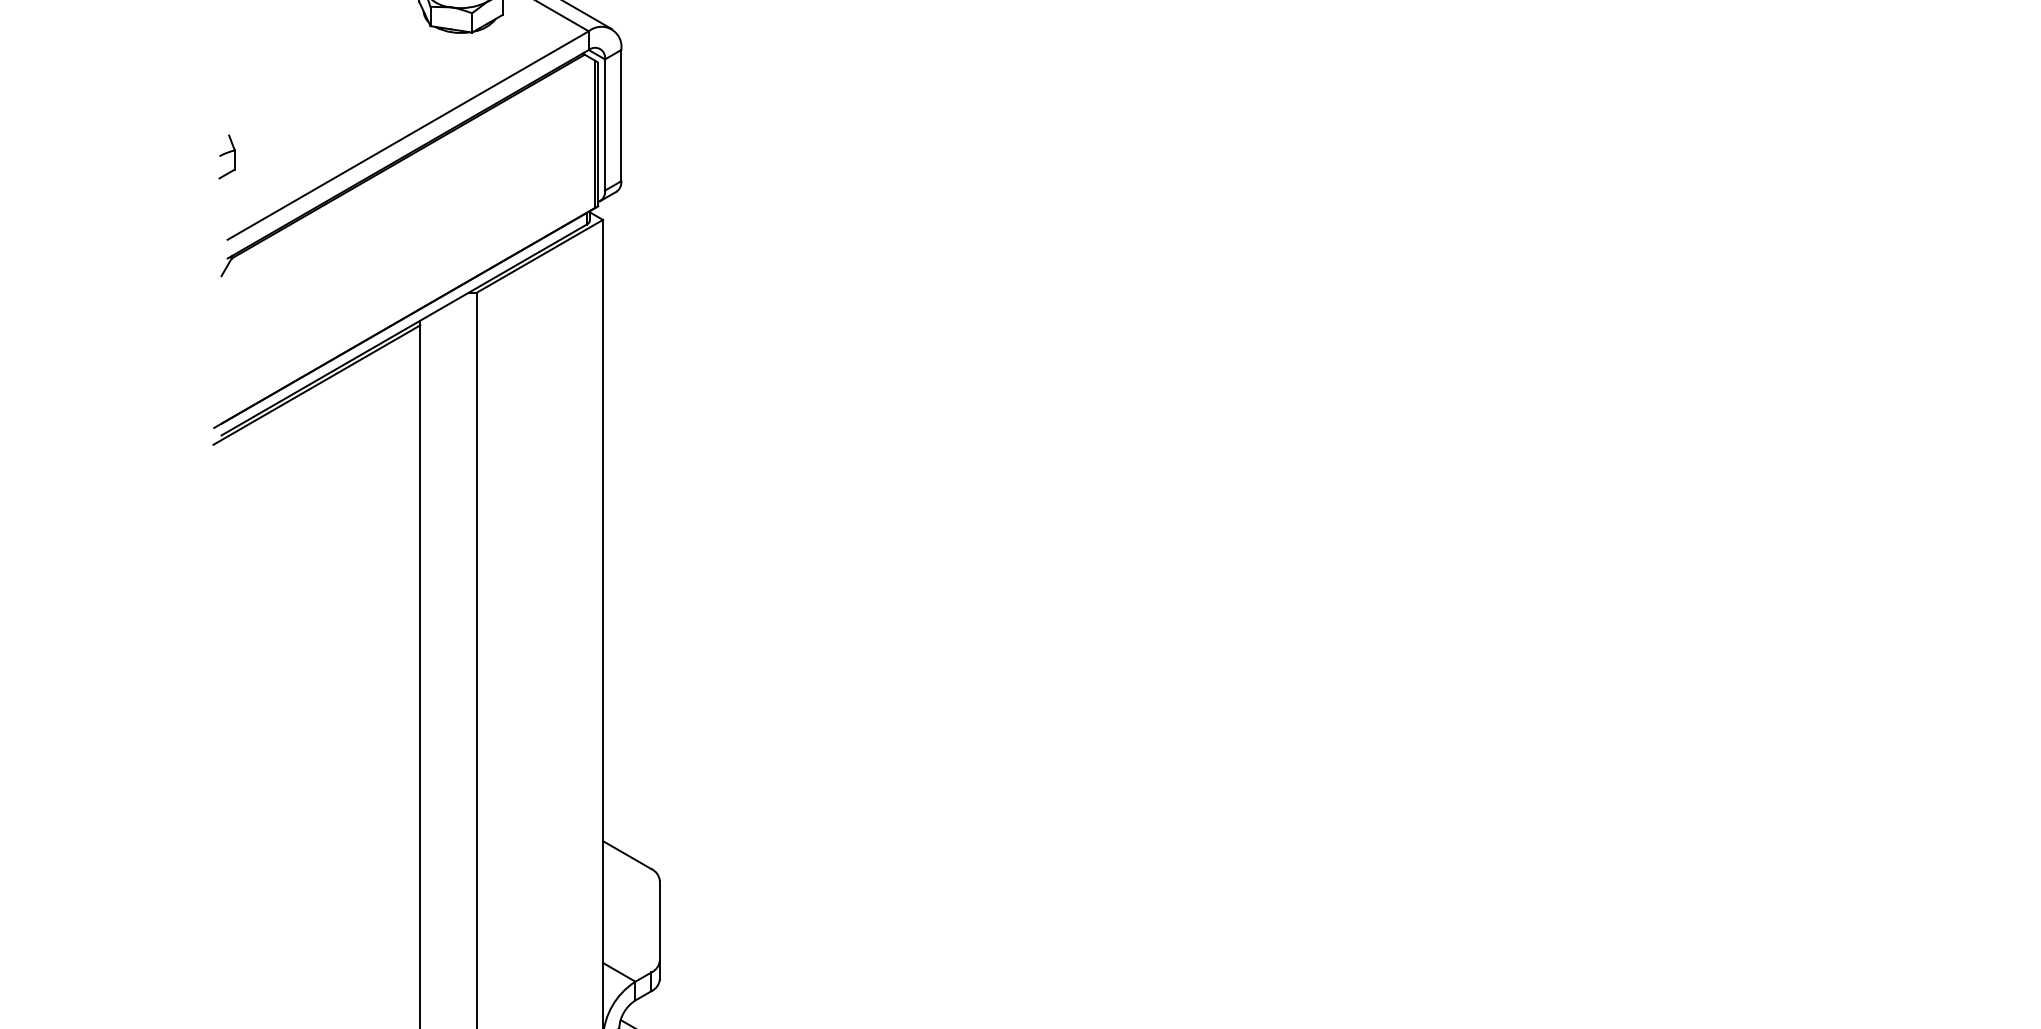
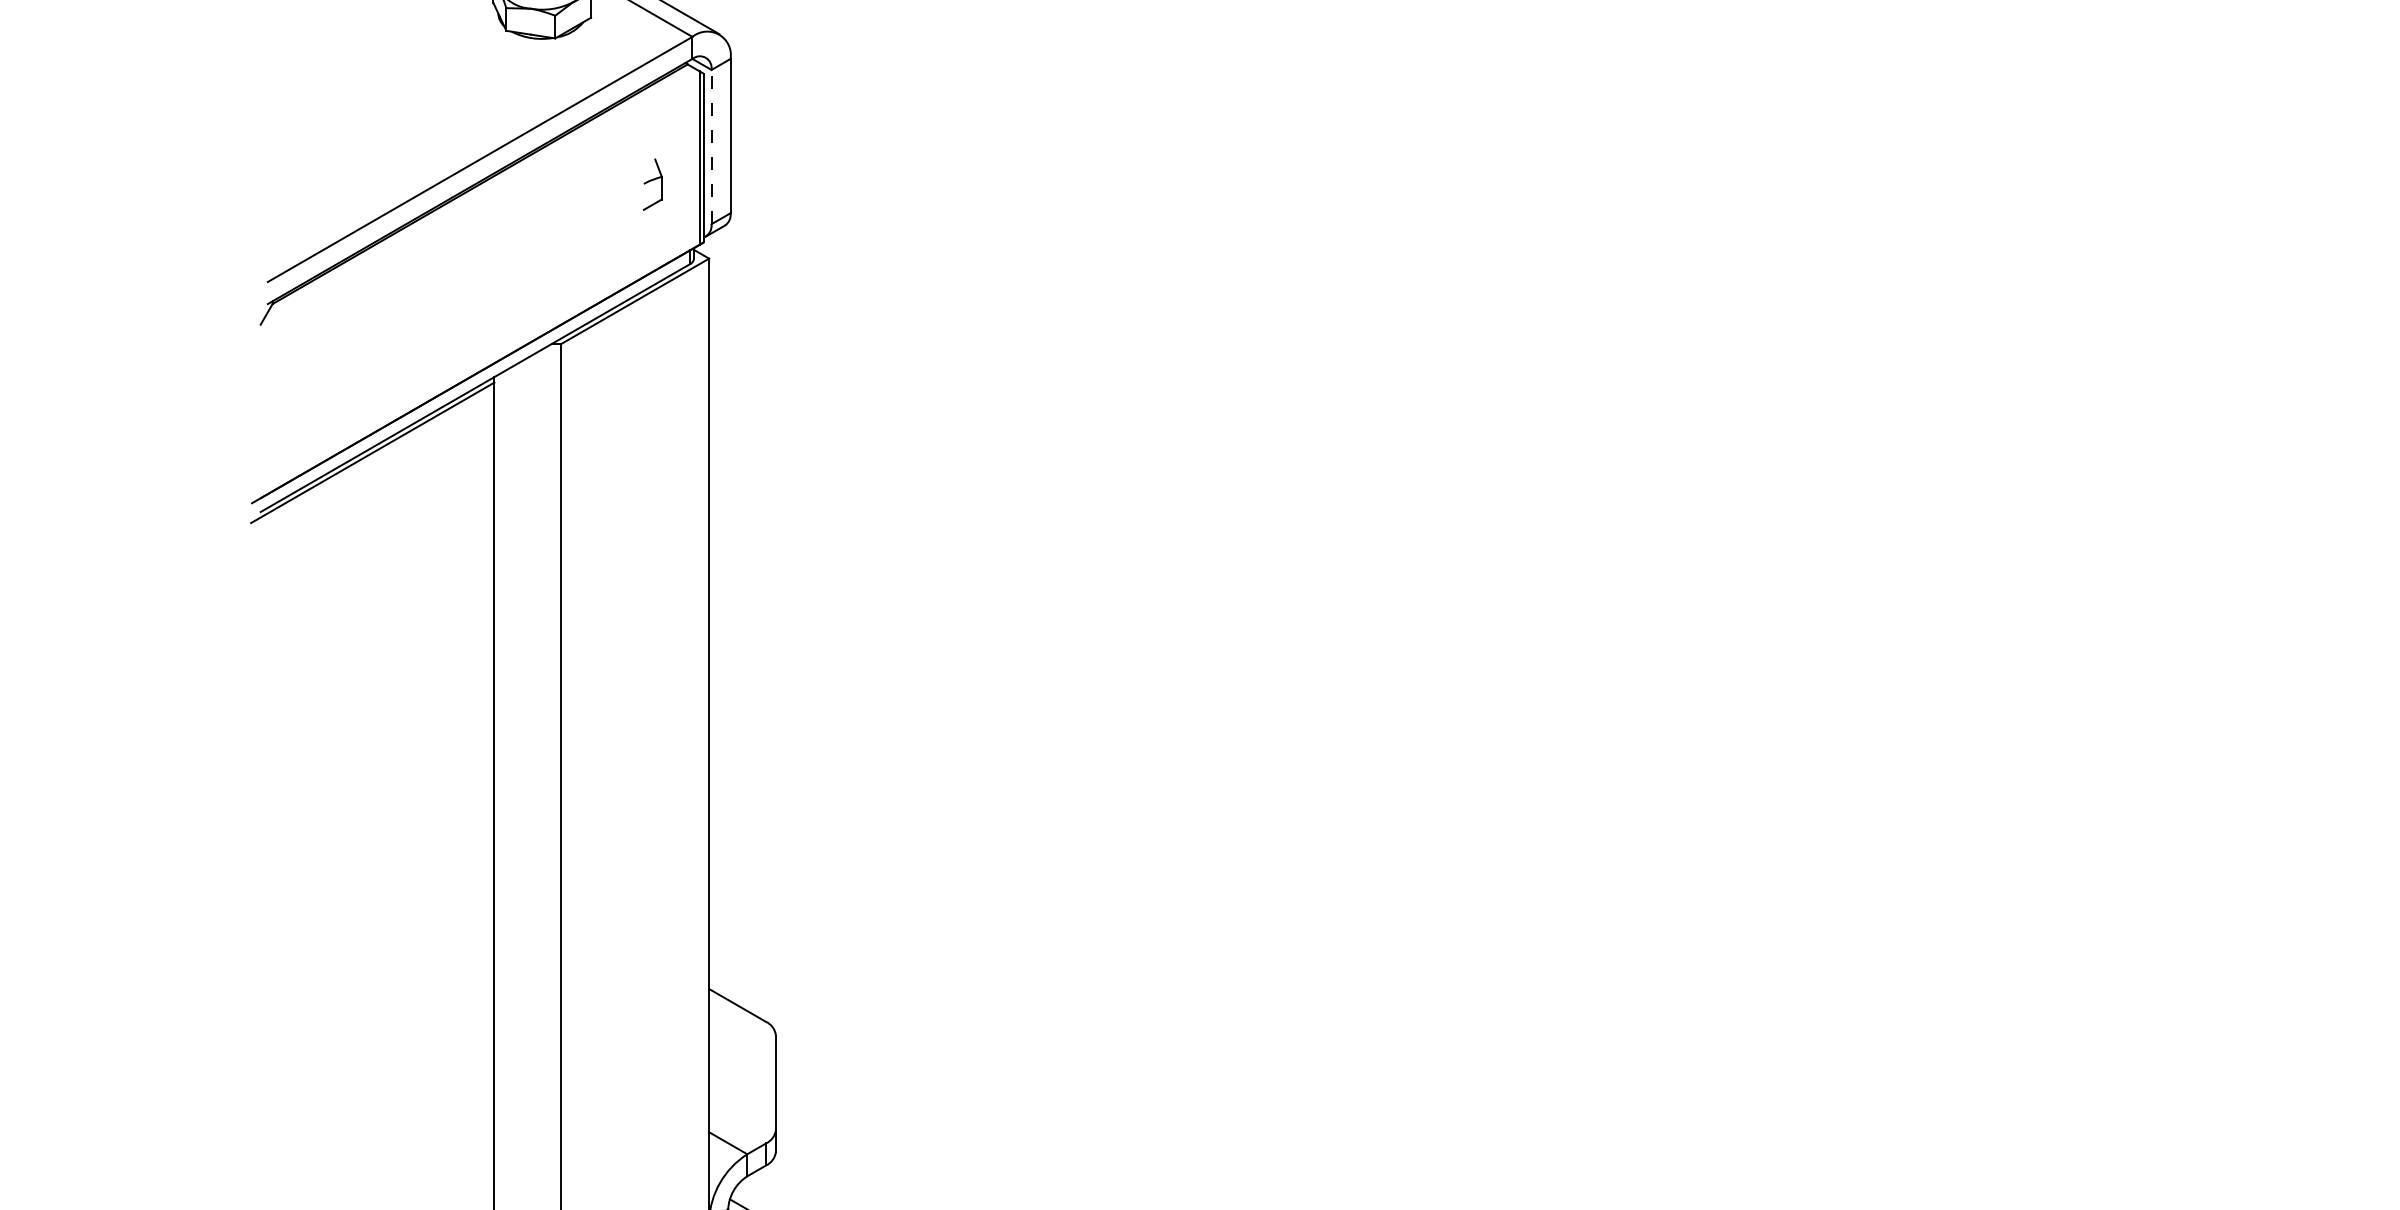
line: (605, 125) -> (712, 147), solid -> dashed
part: (226, 156) -> (652, 184), moved

